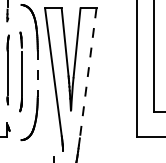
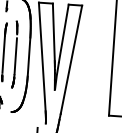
line: (88, 73) -> (71, 59), dashed -> solid
line: (37, 74) -> (28, 57), dashed -> solid

